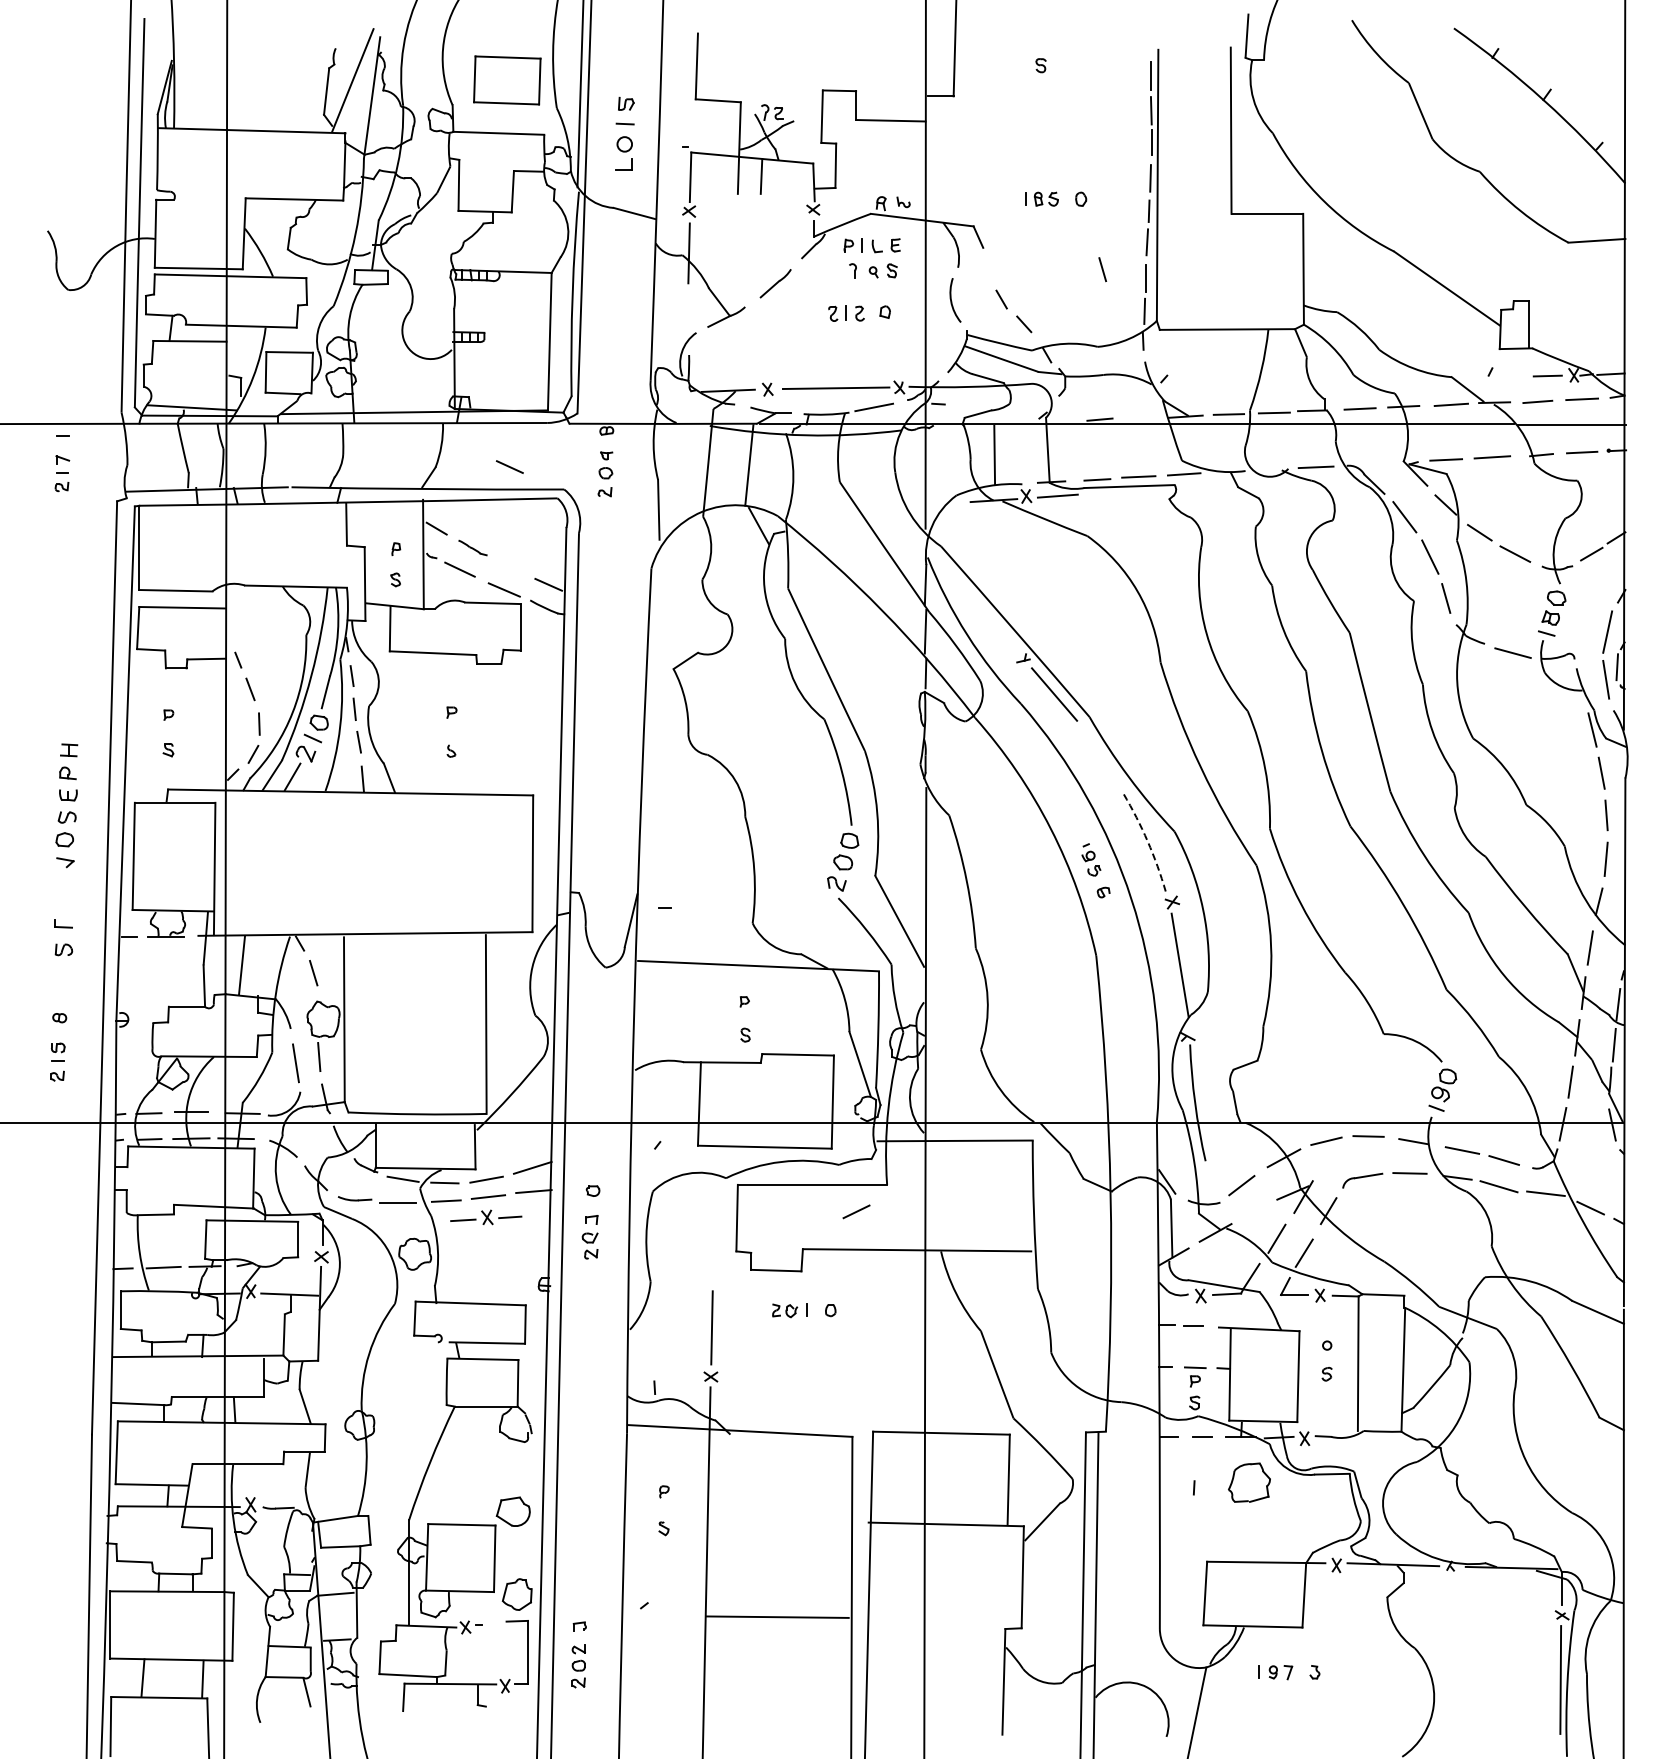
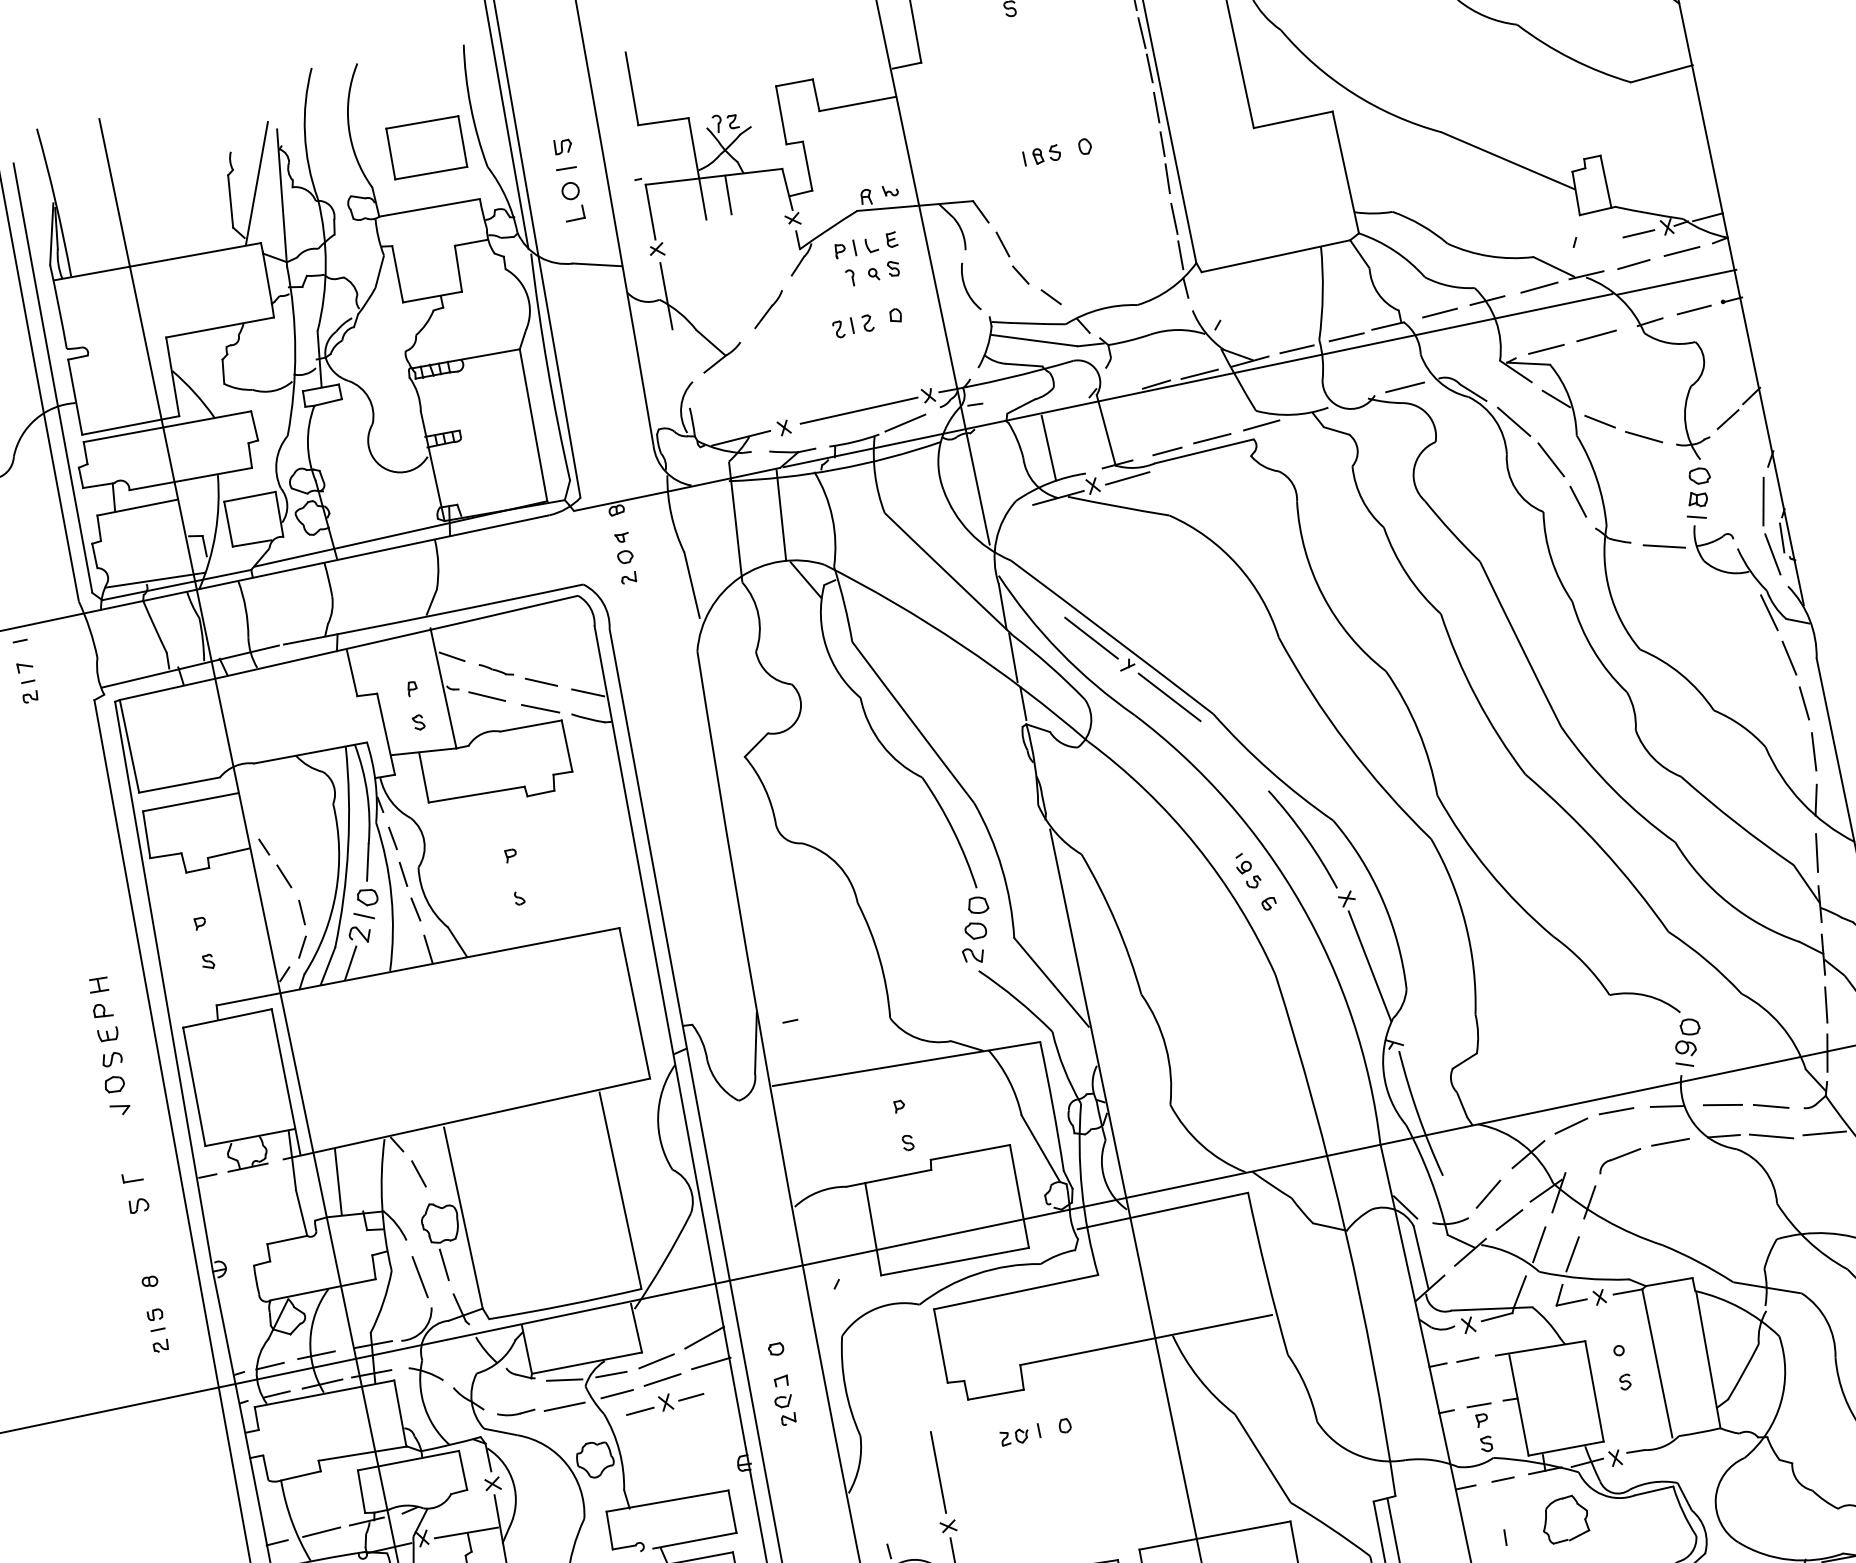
line: (1102, 269) -> (1002, 244), moved
line: (1139, 418) -> (1199, 374), added
line: (509, 466) -> (540, 681), moved
line: (997, 628) -> (1091, 637), added
arc: (1147, 841) -> (1305, 837), dashed -> solid
line: (856, 1211) -> (1509, 1219), moved

